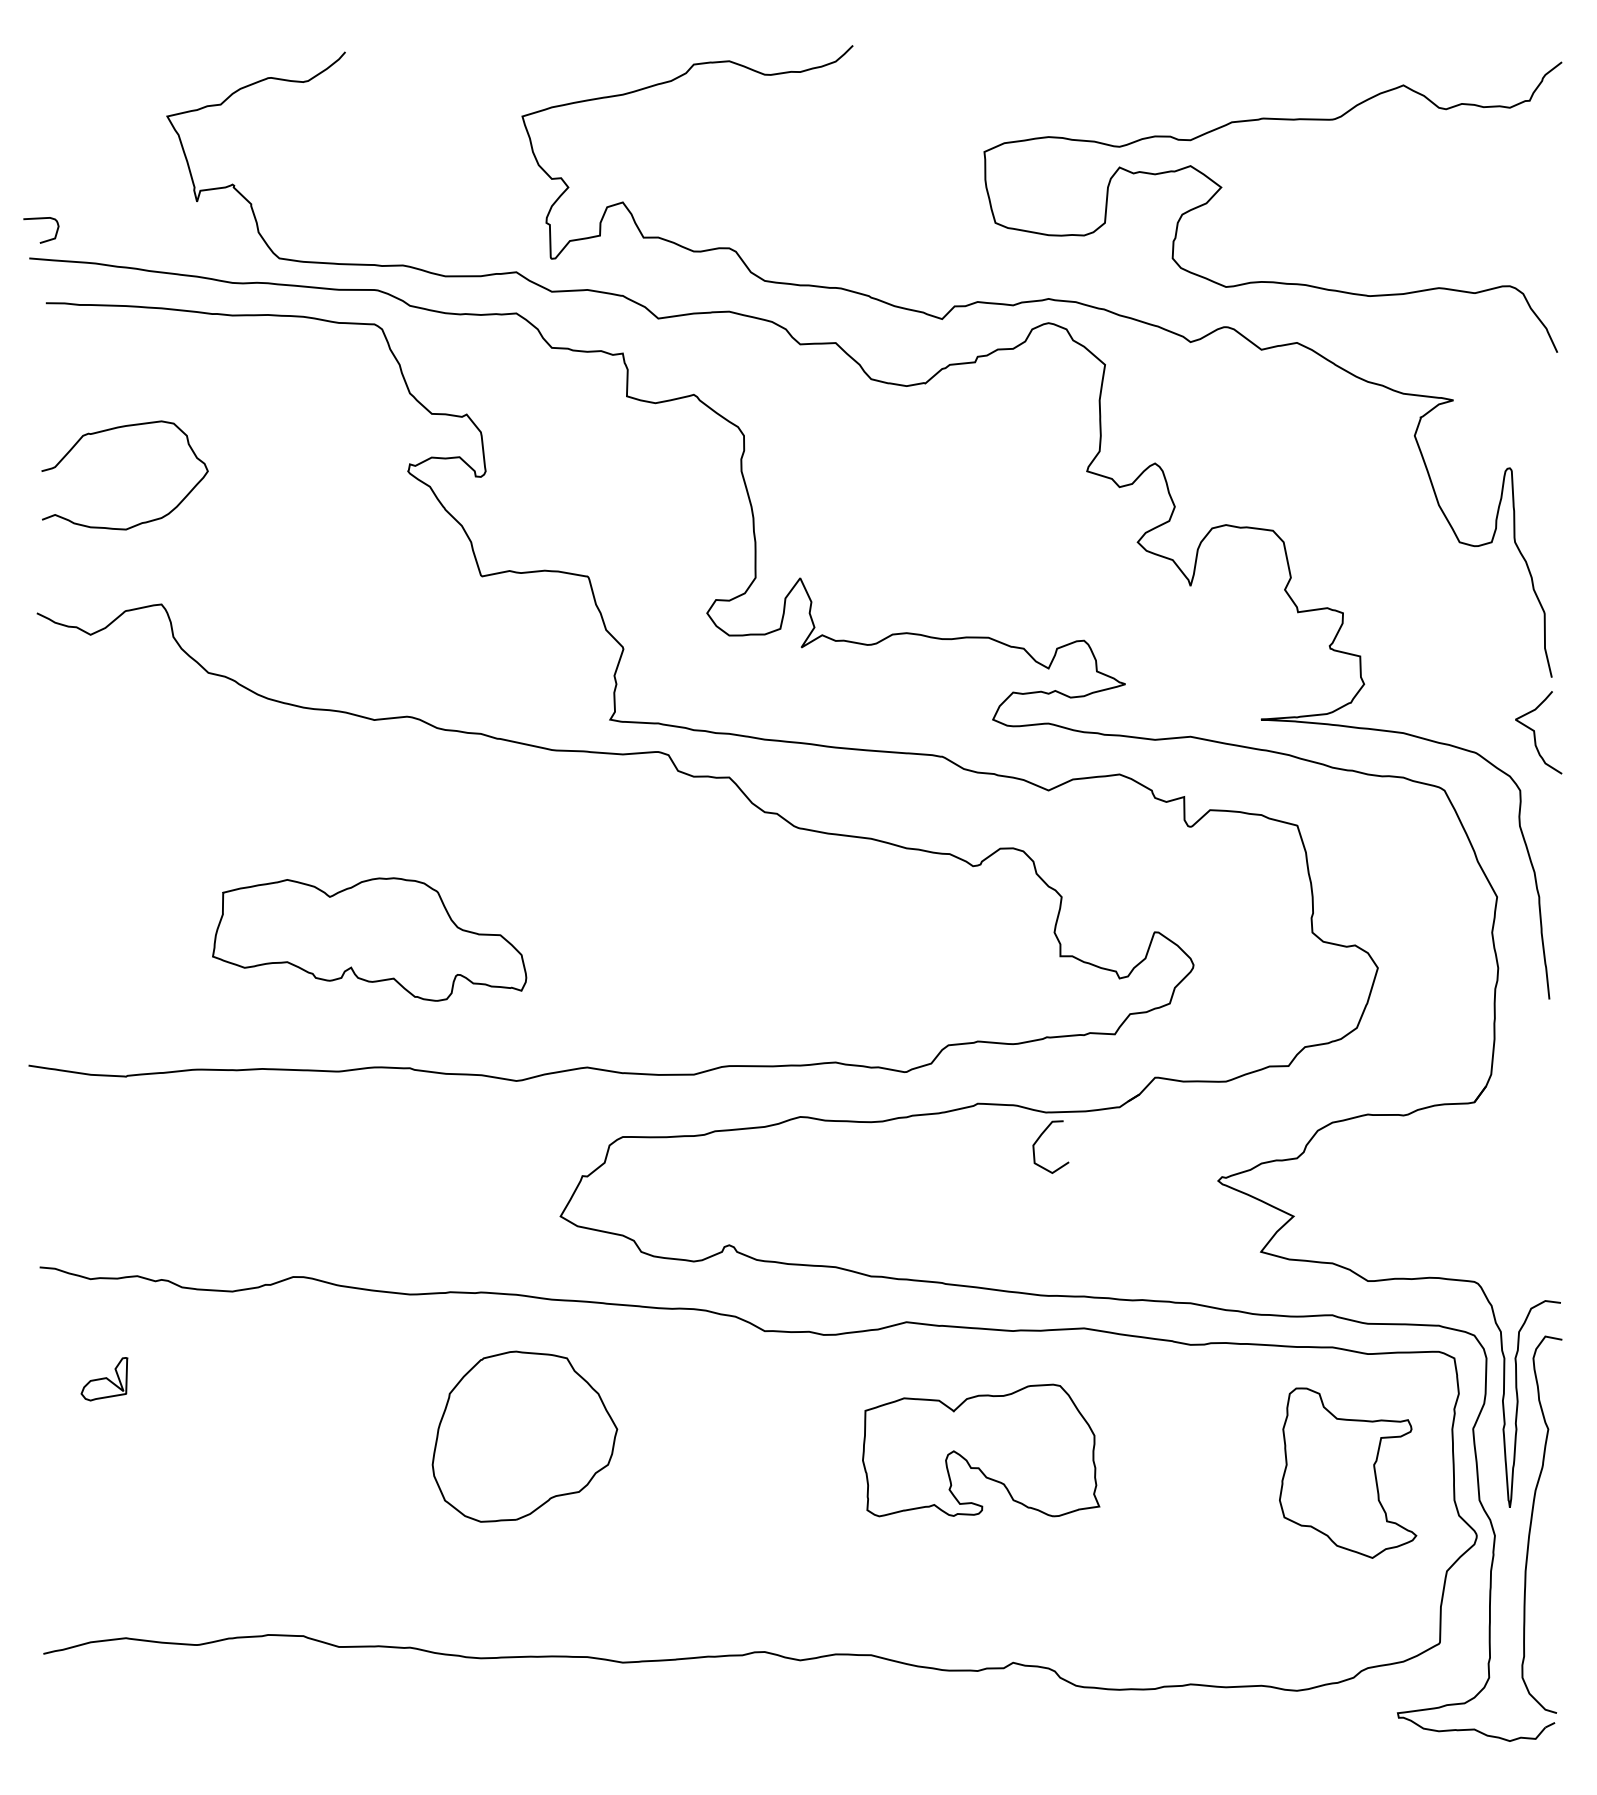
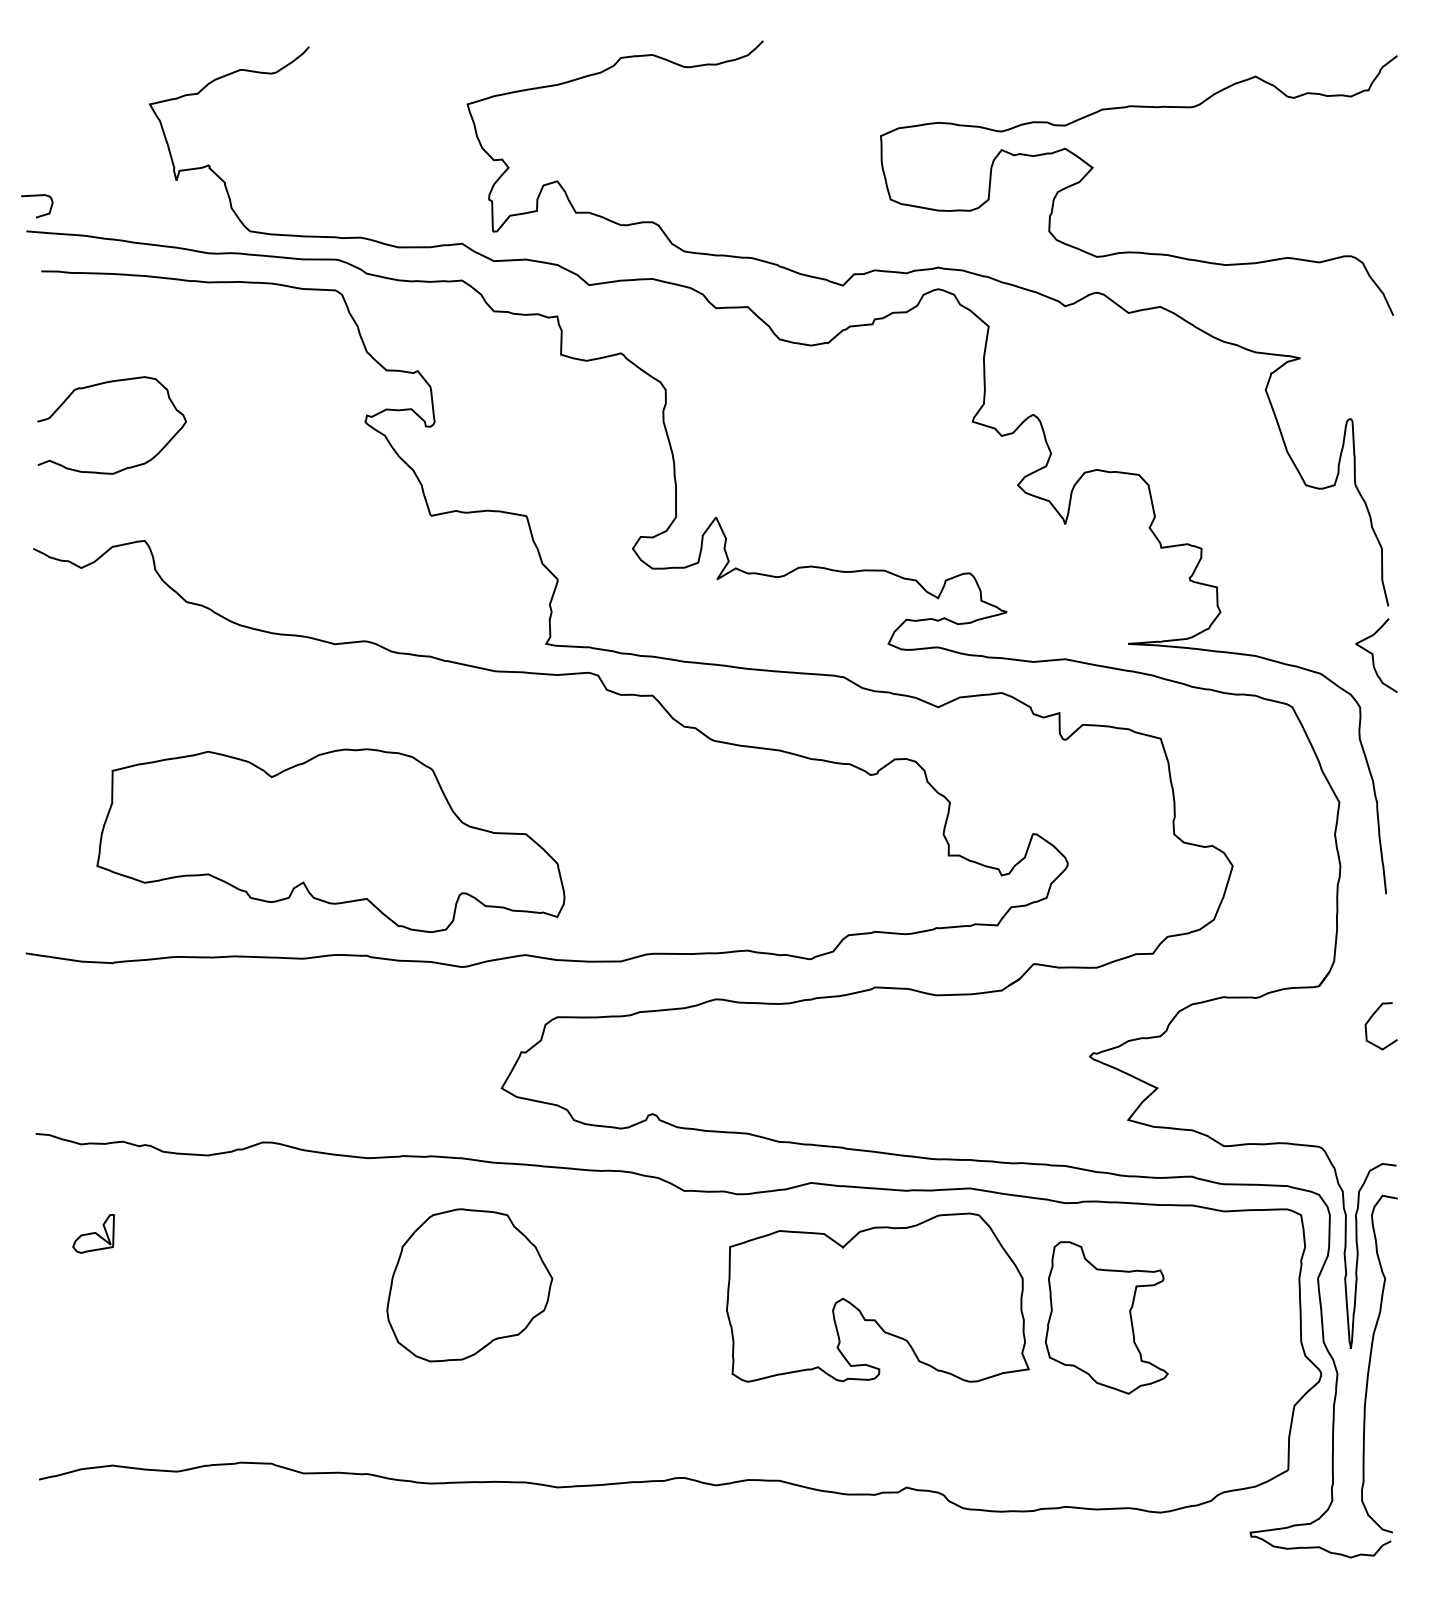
part: (369, 939) -> (330, 840), size x1.67
curve: (1038, 1140) -> (1370, 1020), moved
part: (980, 1450) -> (877, 1297), size x1.43
part: (1348, 1472) -> (1107, 1317), moved

